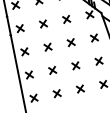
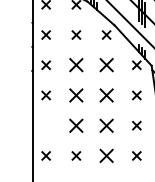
part: (66, 19) -> (106, 65), size x1.6
part: (43, 24) -> (76, 65), size x1.6
part: (71, 42) -> (106, 95), size x1.6
part: (48, 47) -> (76, 95), size x1.6
part: (75, 65) -> (106, 125), size x1.6
part: (52, 70) -> (76, 125), size x1.6
part: (28, 74) -> (45, 125), removed
part: (80, 88) -> (106, 155), size x1.6

